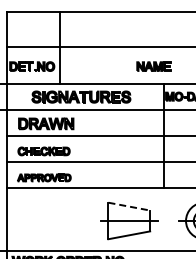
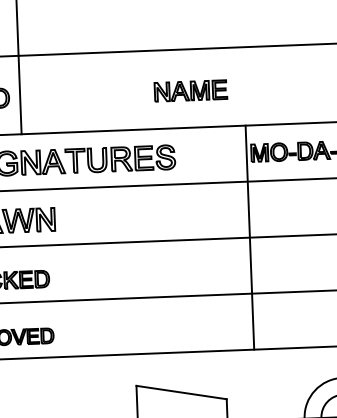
part: (153, 66) -> (189, 90), moved
line: (129, 206) -> (182, 392), dashed -> solid

